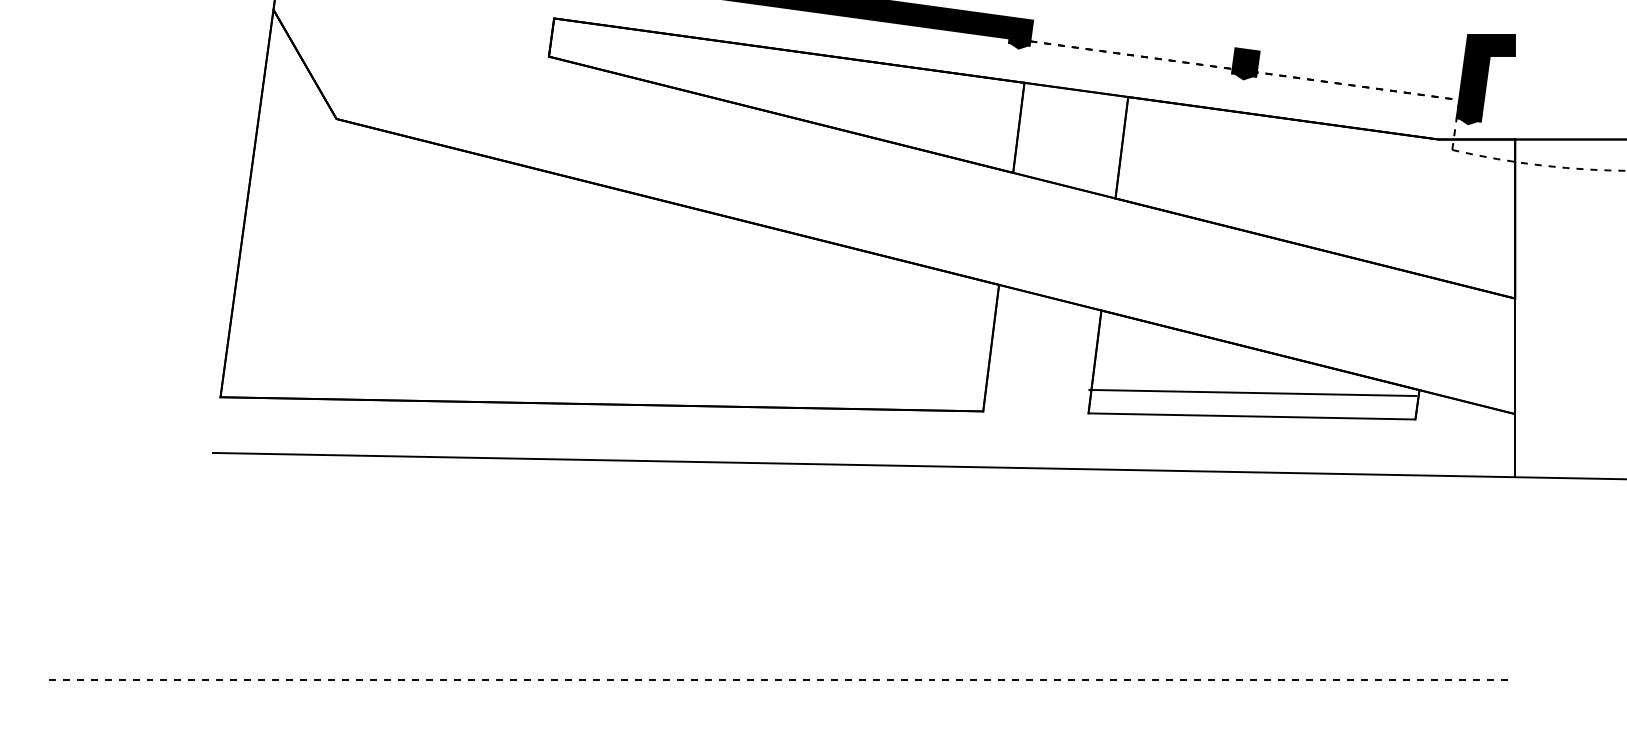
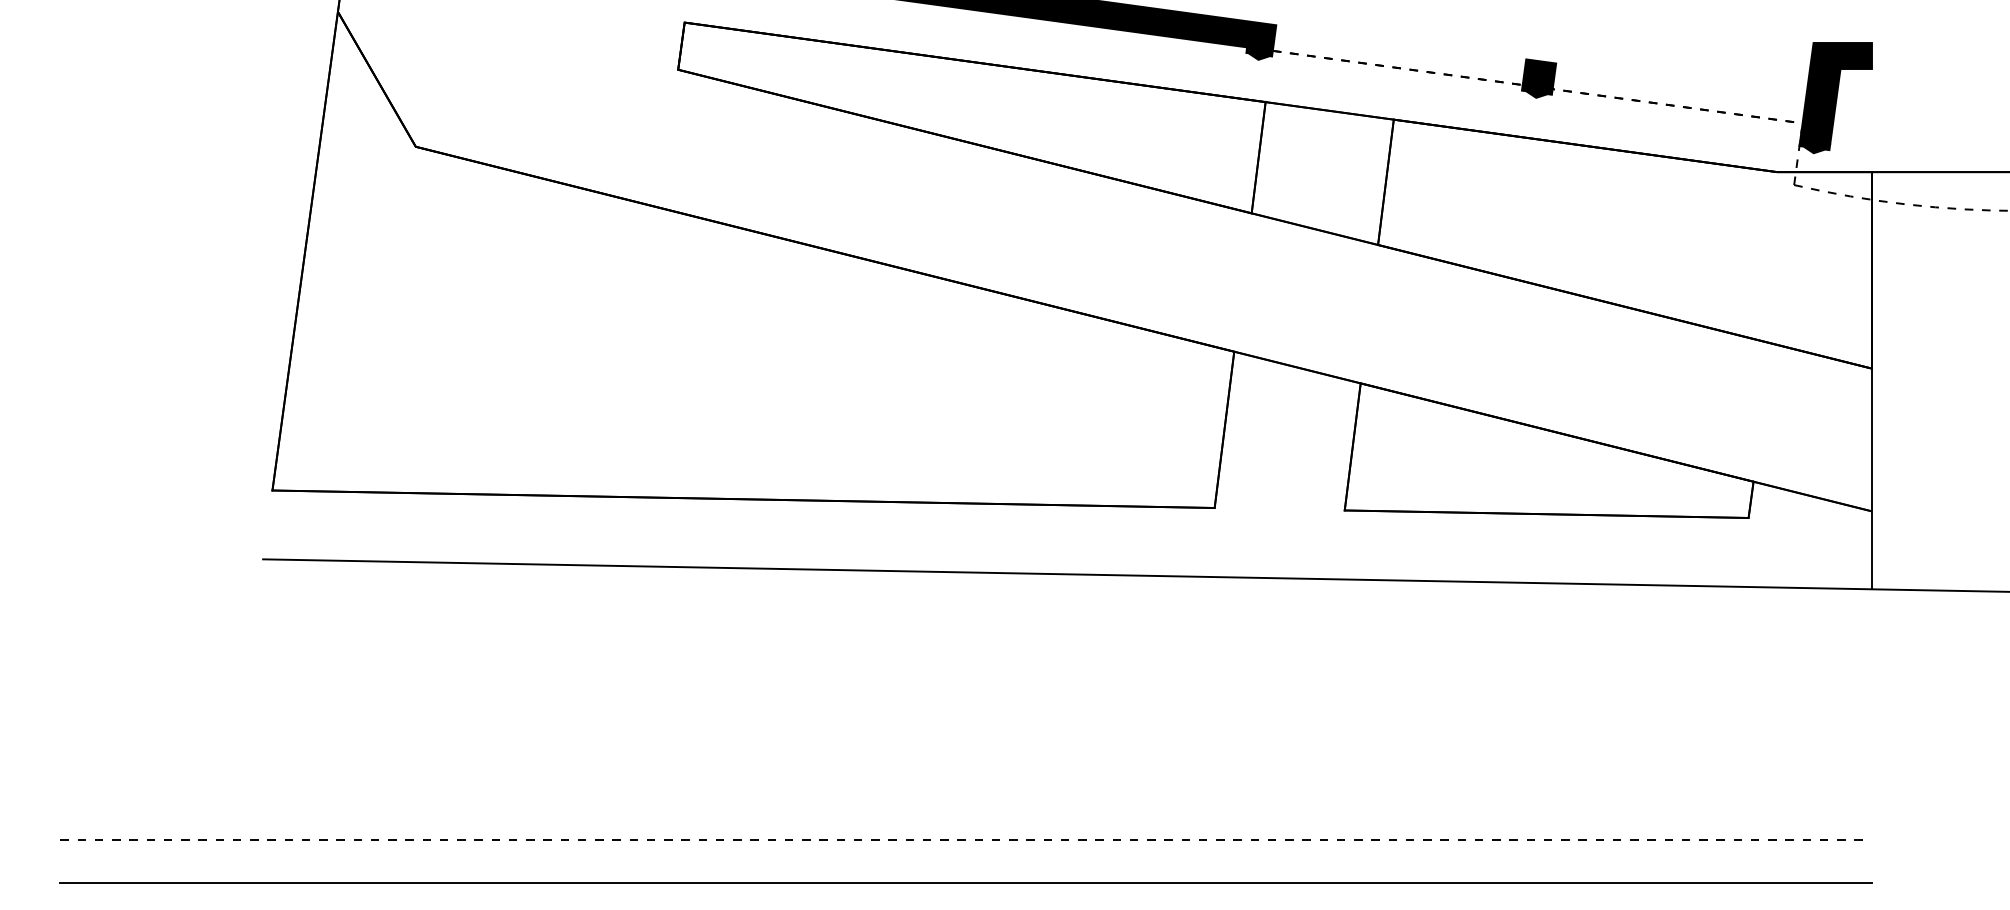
line: (1252, 393) -> (1546, 514), moved
line: (781, 714) -> (965, 882), added

